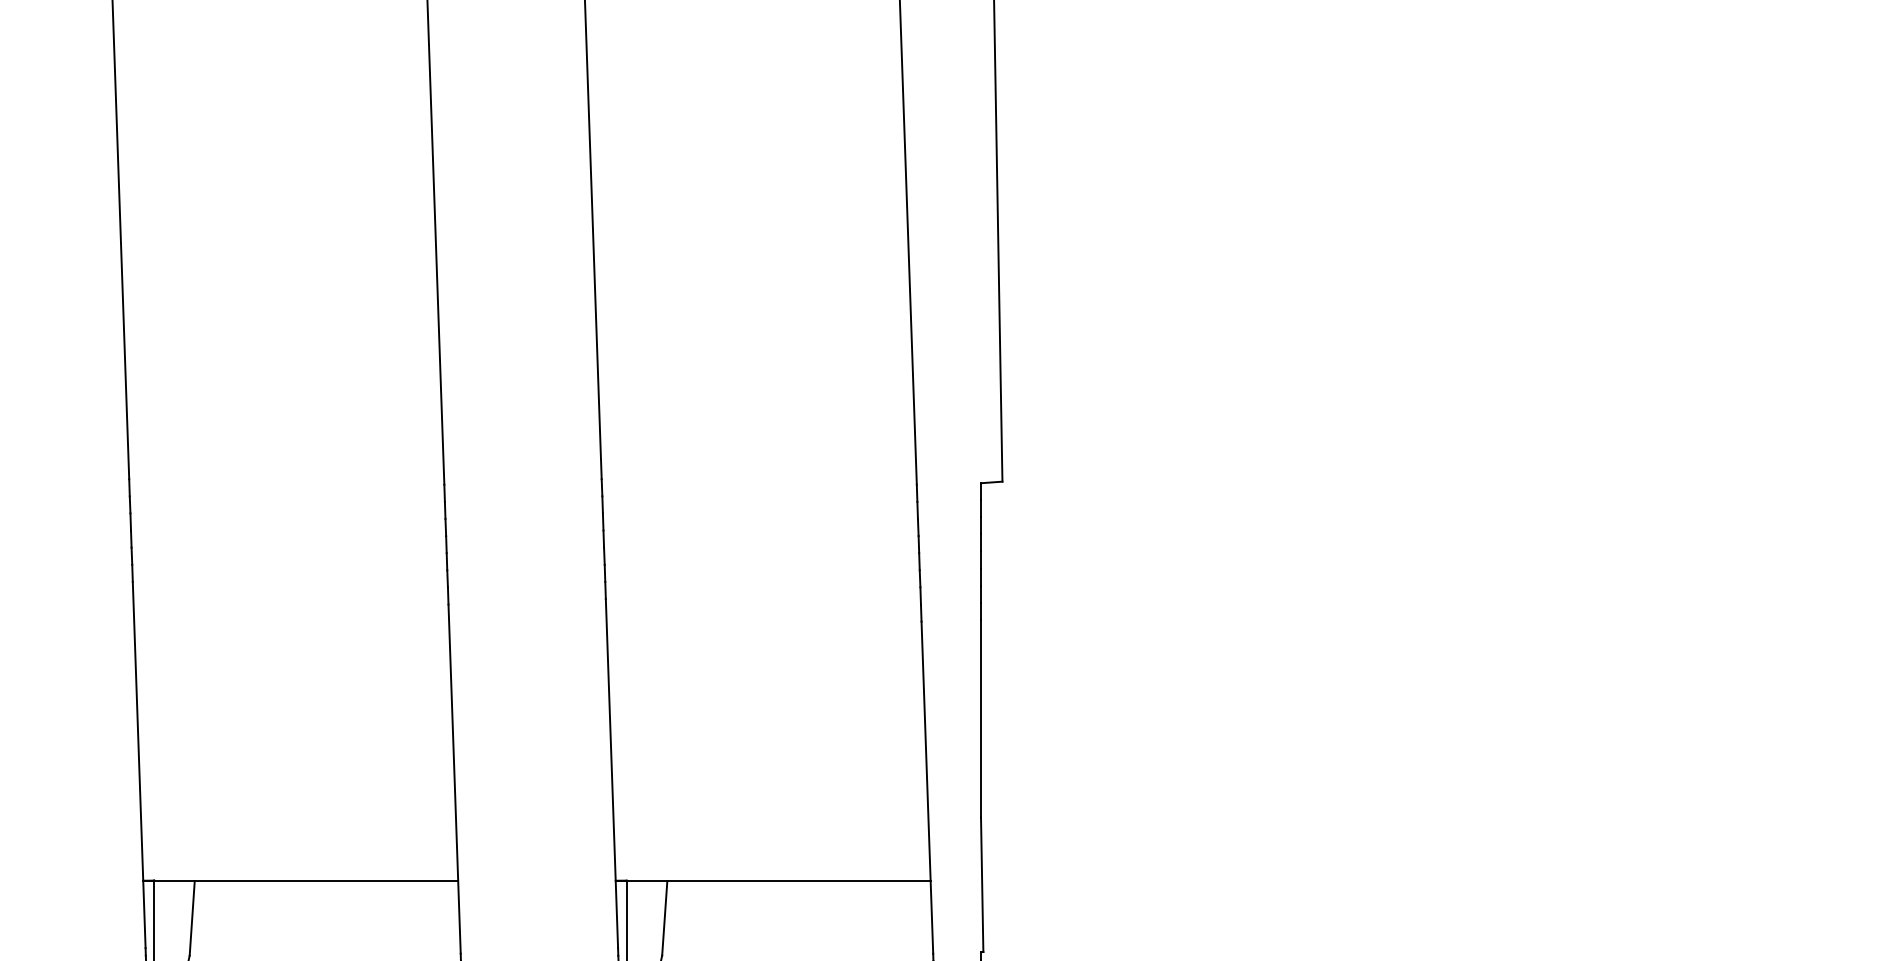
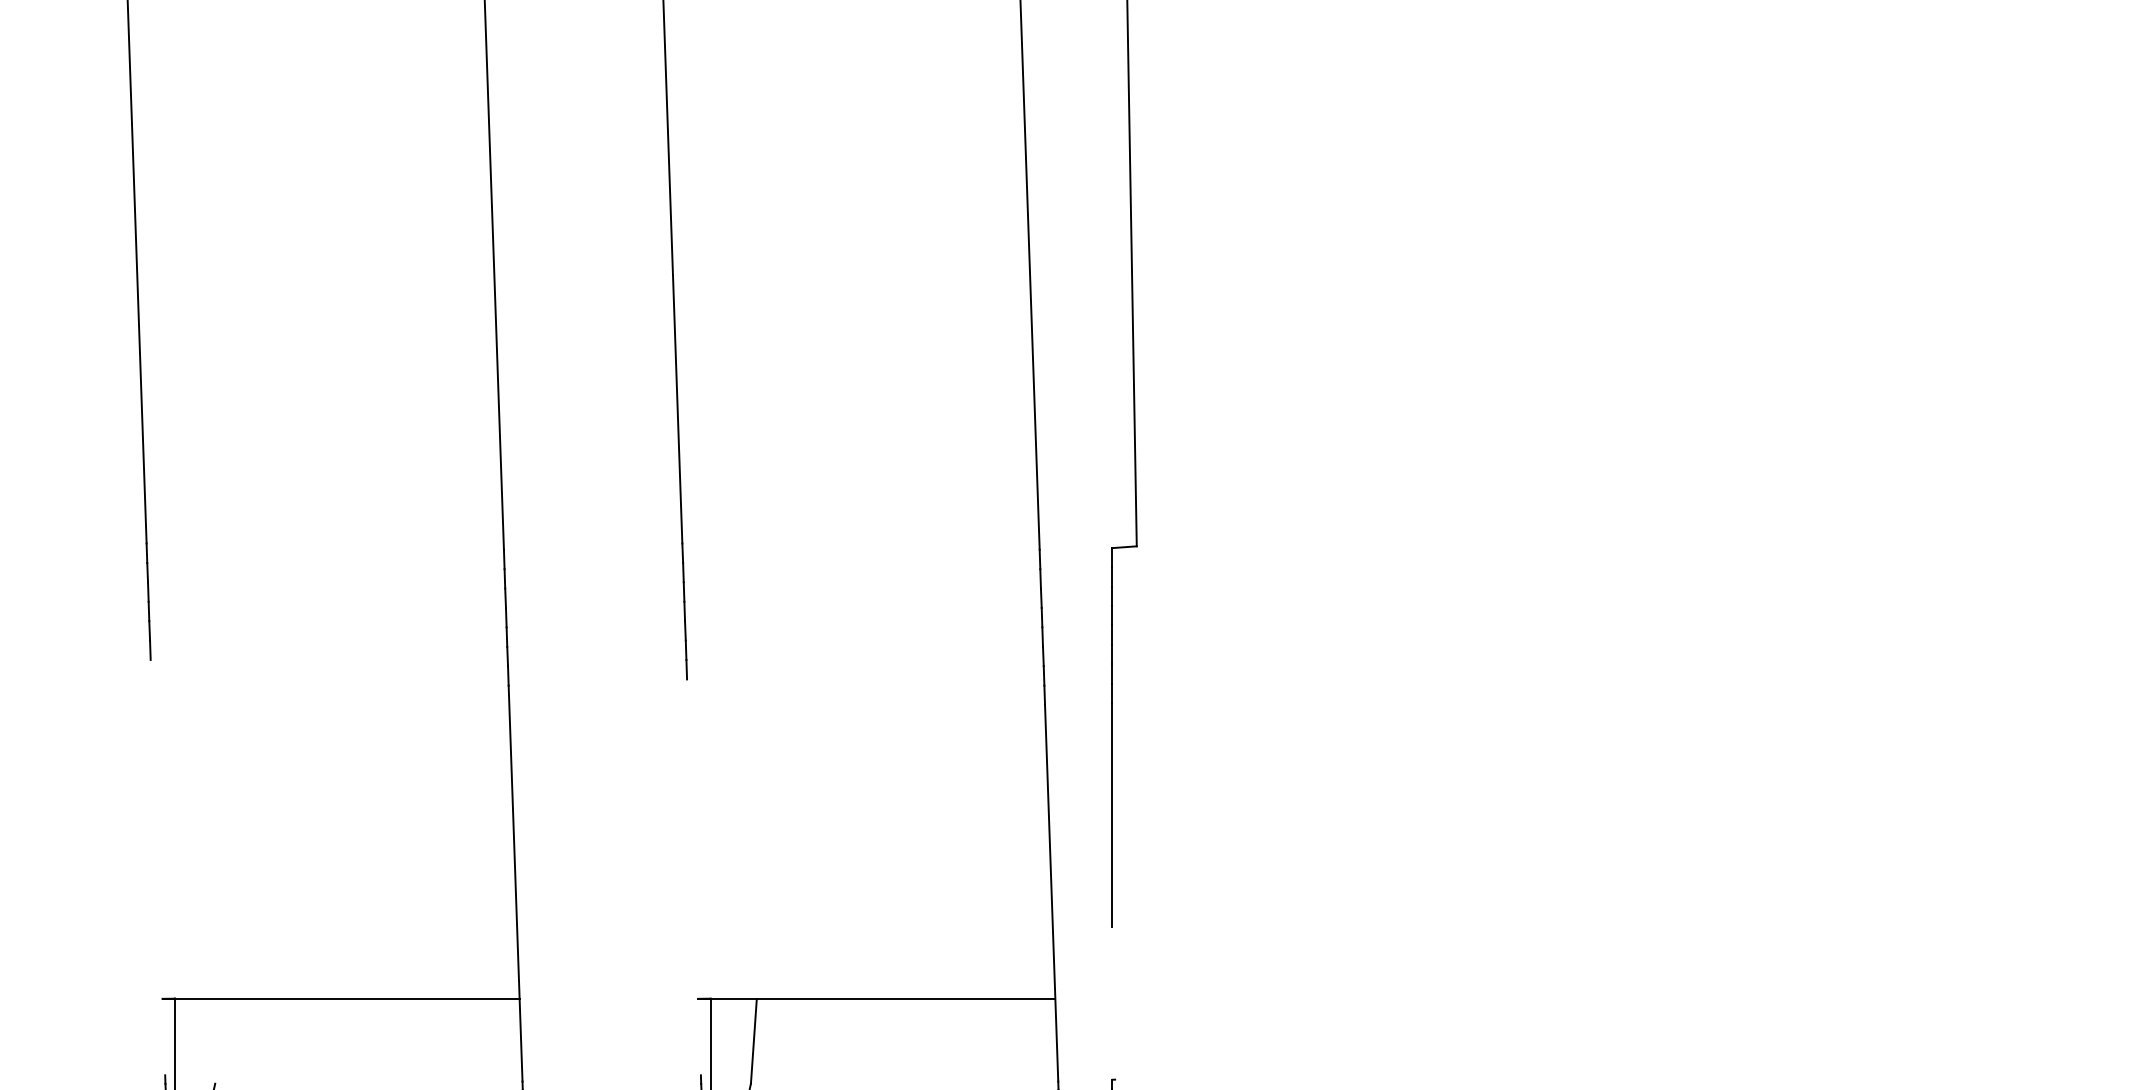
line: (138, 764) -> (157, 867), removed
line: (611, 773) -> (693, 877), removed
line: (982, 884) -> (1114, 1003), removed
line: (191, 918) -> (217, 1041), removed

